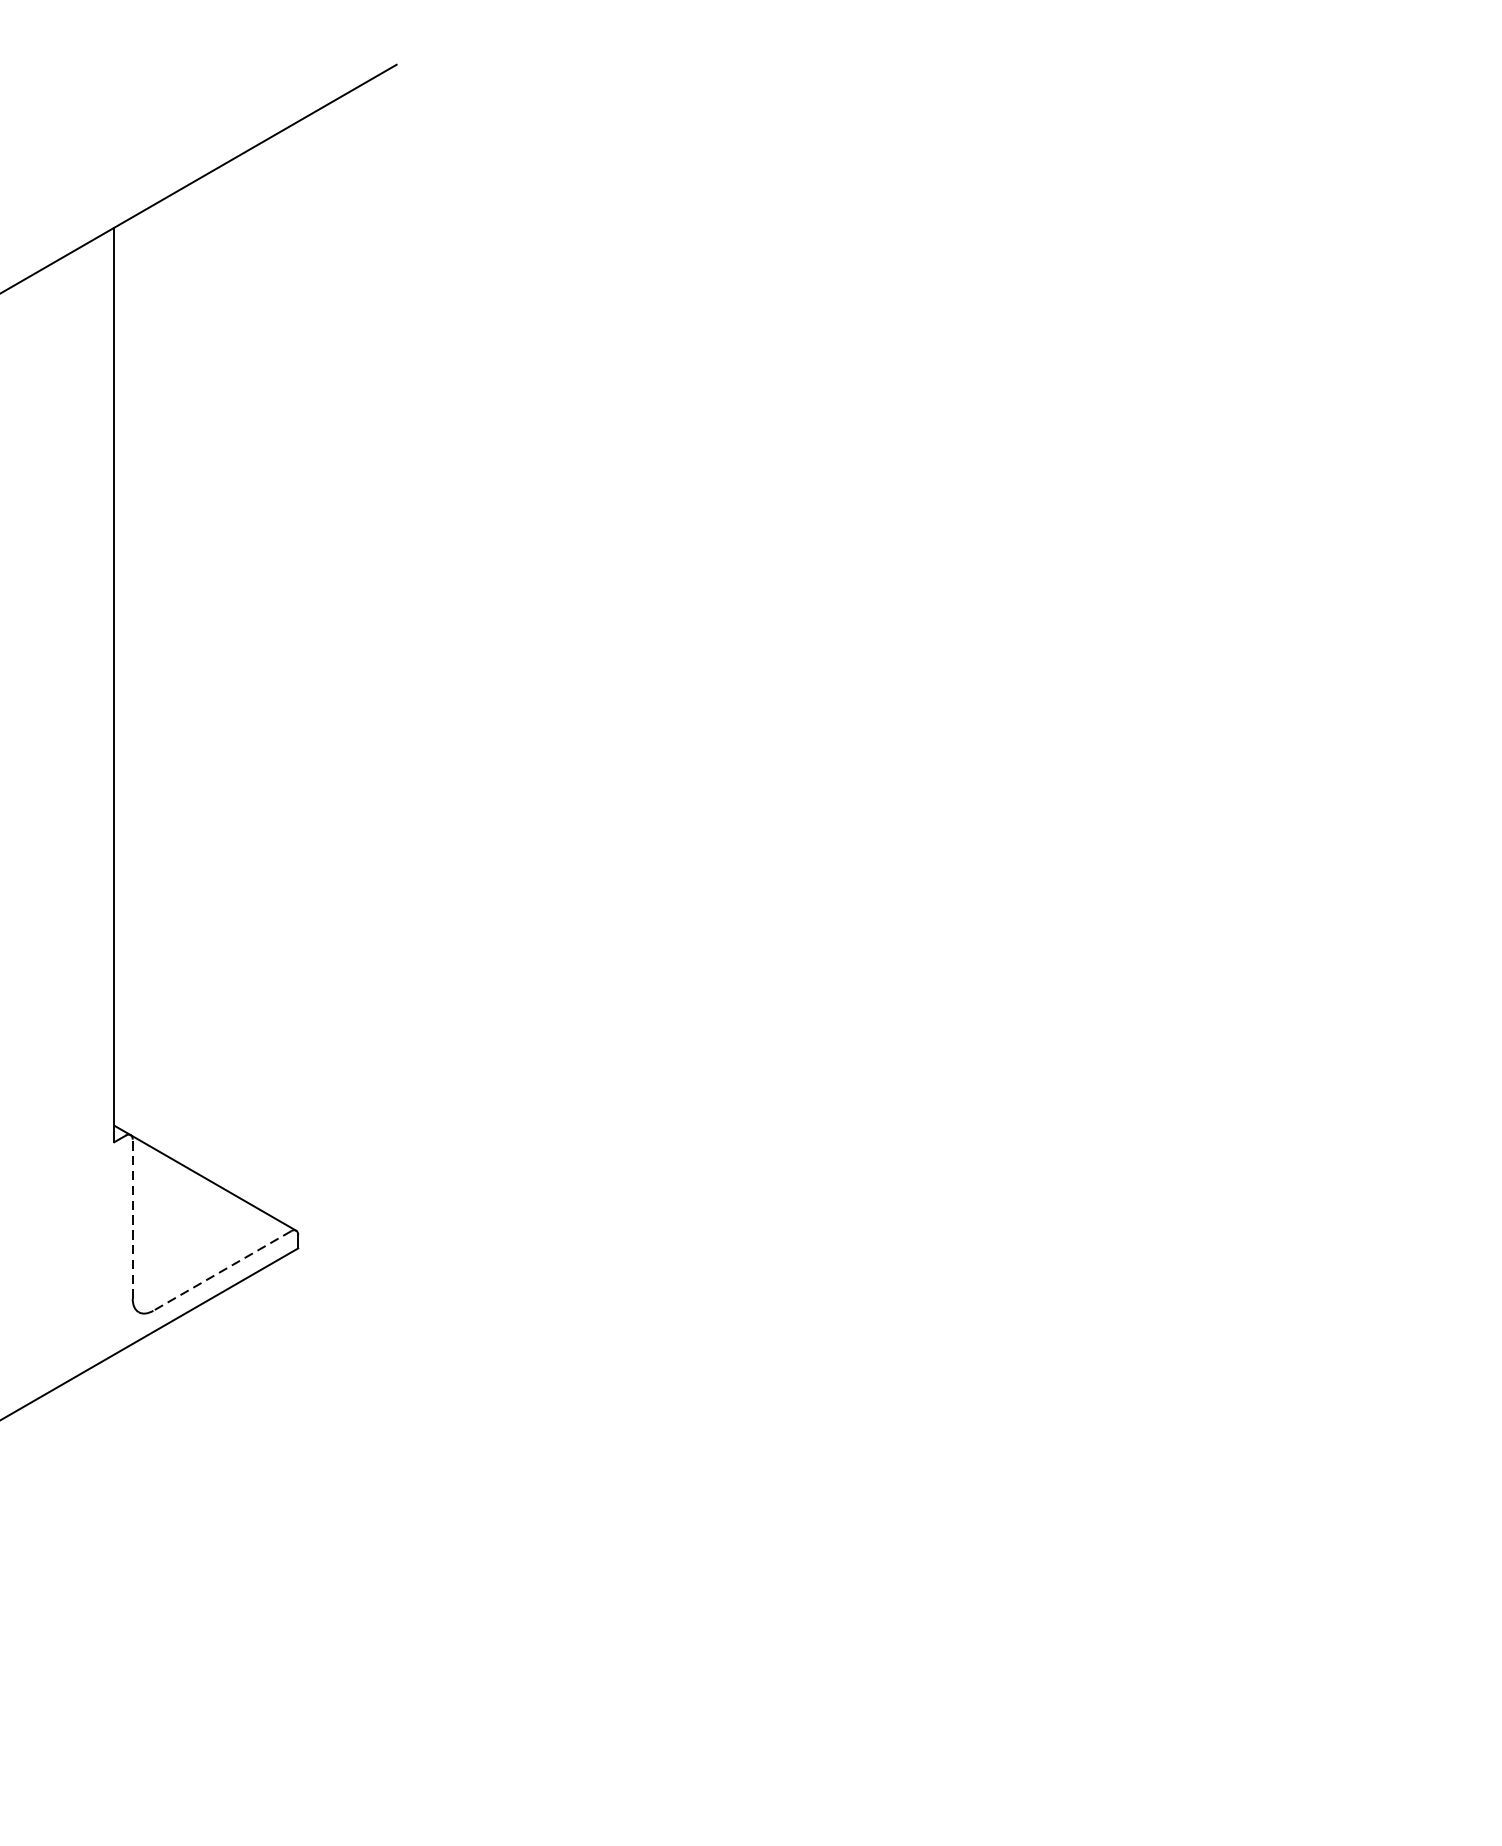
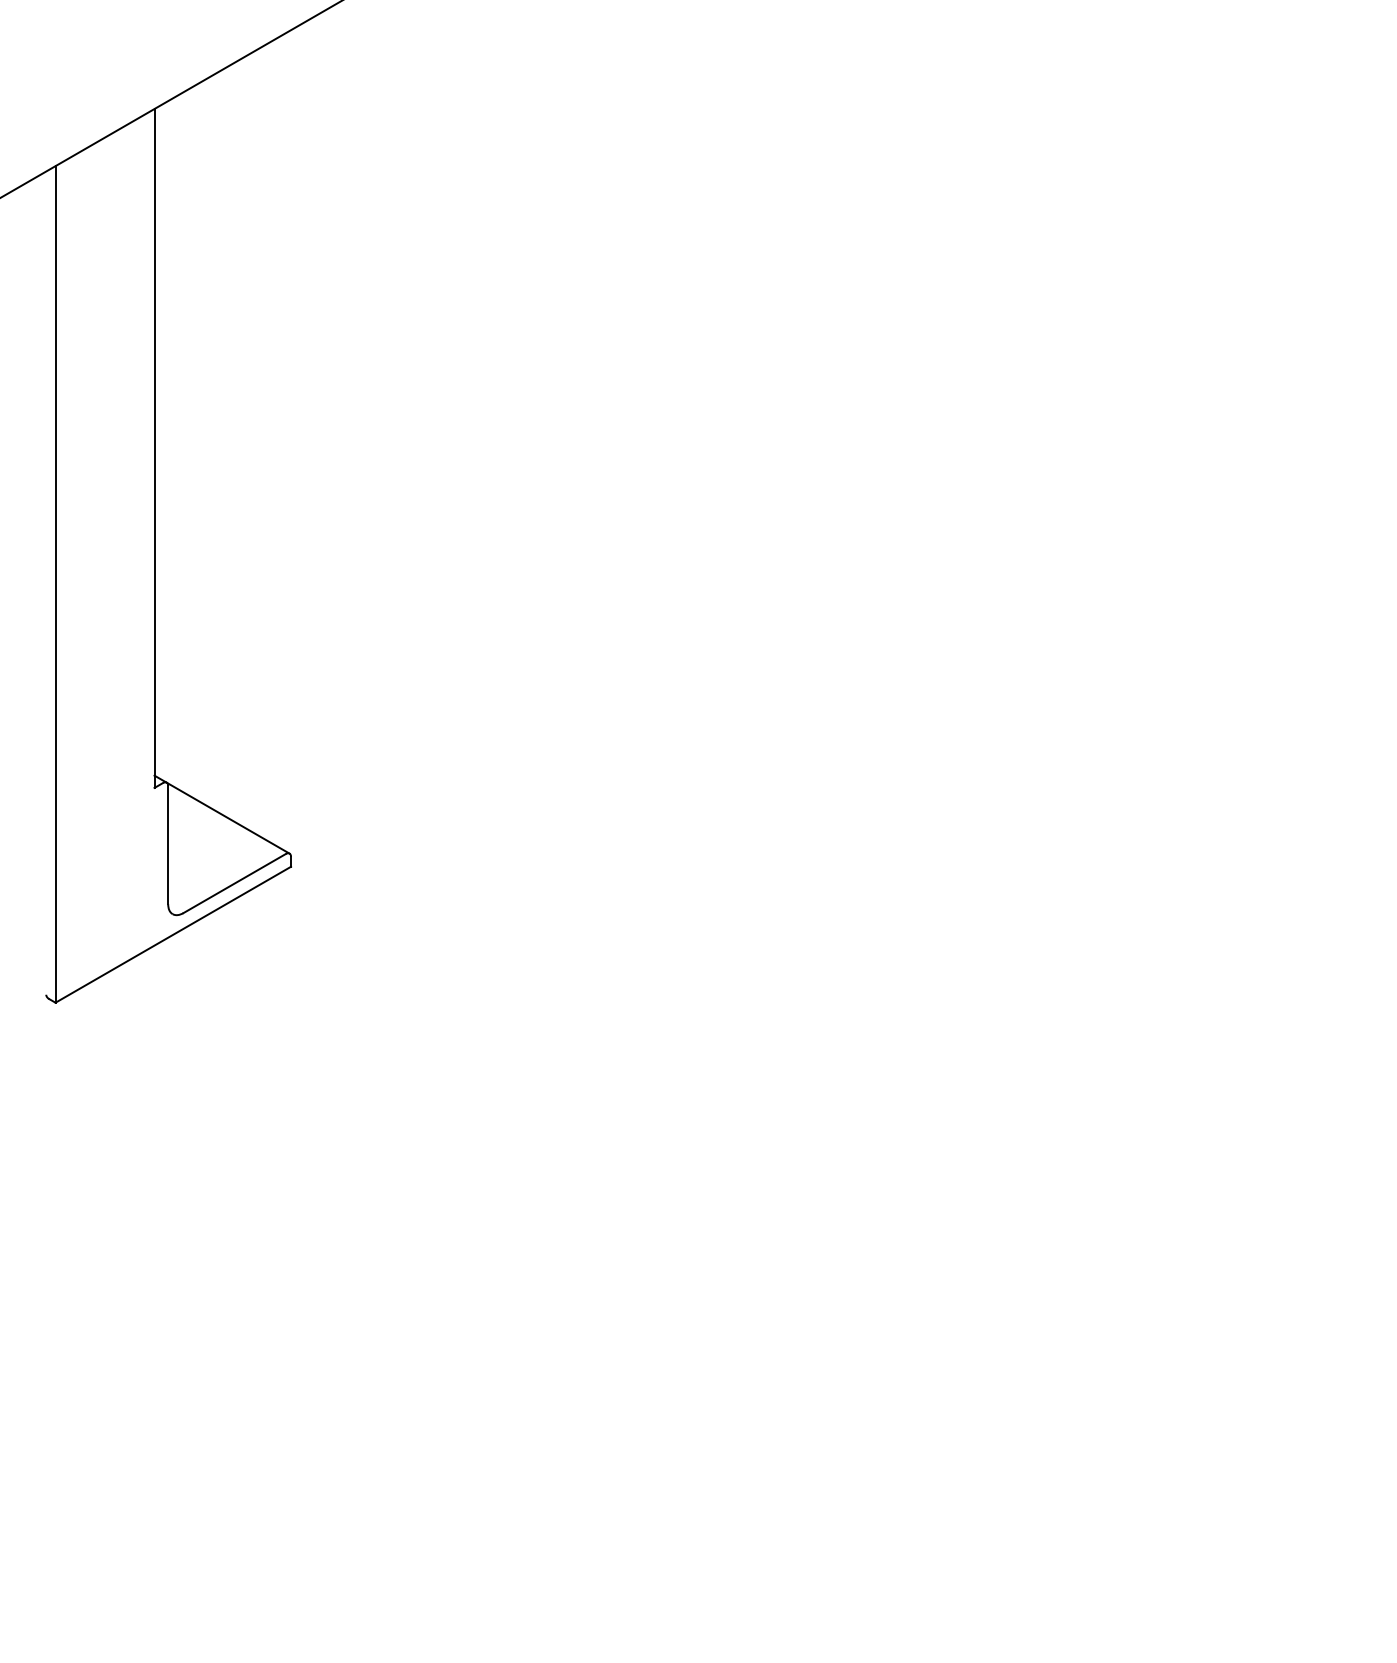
line: (133, 1218) -> (168, 844), dashed -> solid
line: (222, 1270) -> (234, 883), dashed -> solid

